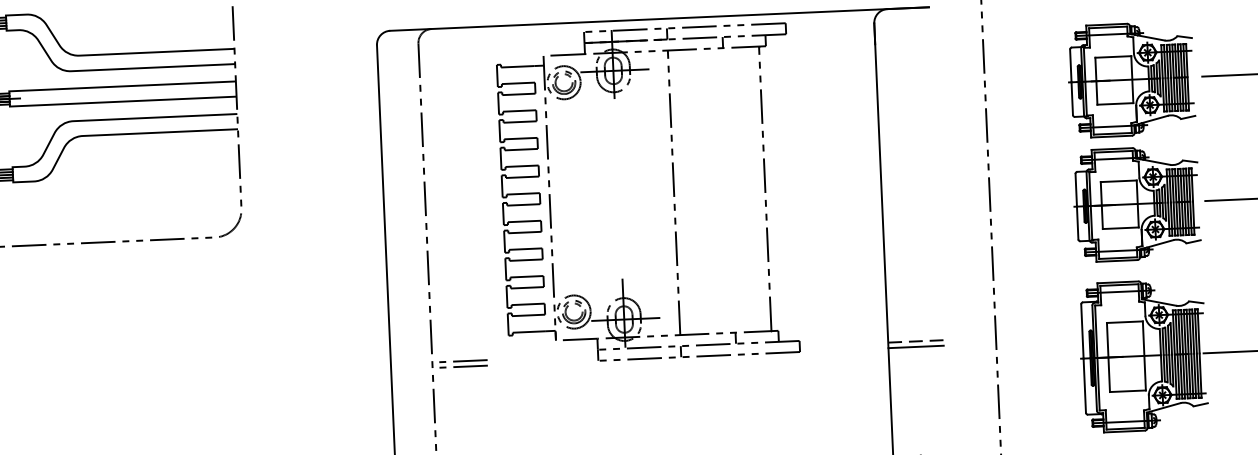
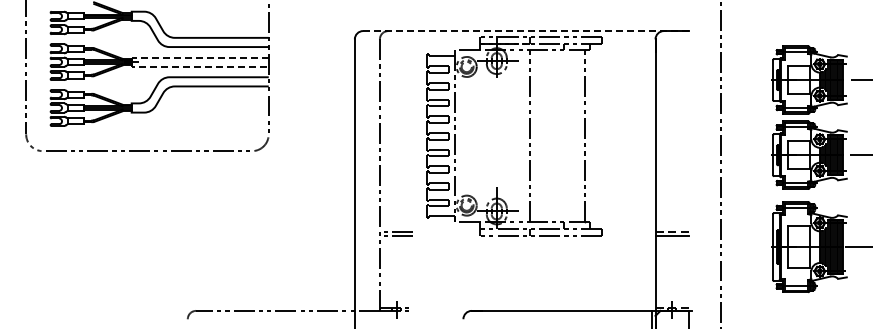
line: (660, 19) -> (526, 31), solid -> dashed
line: (9, 99) -> (131, 62), solid -> dashed

